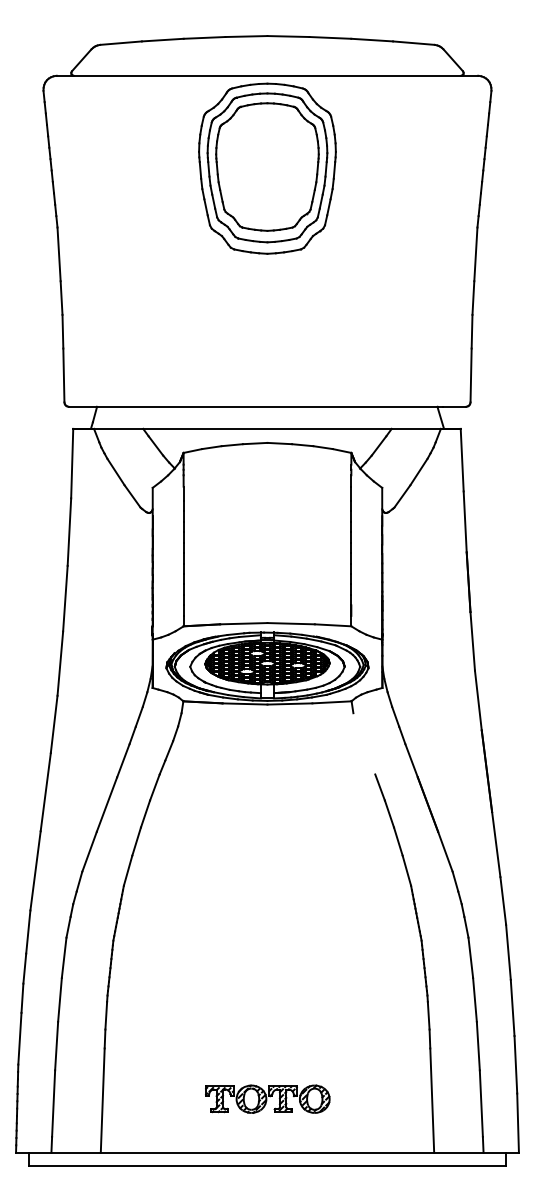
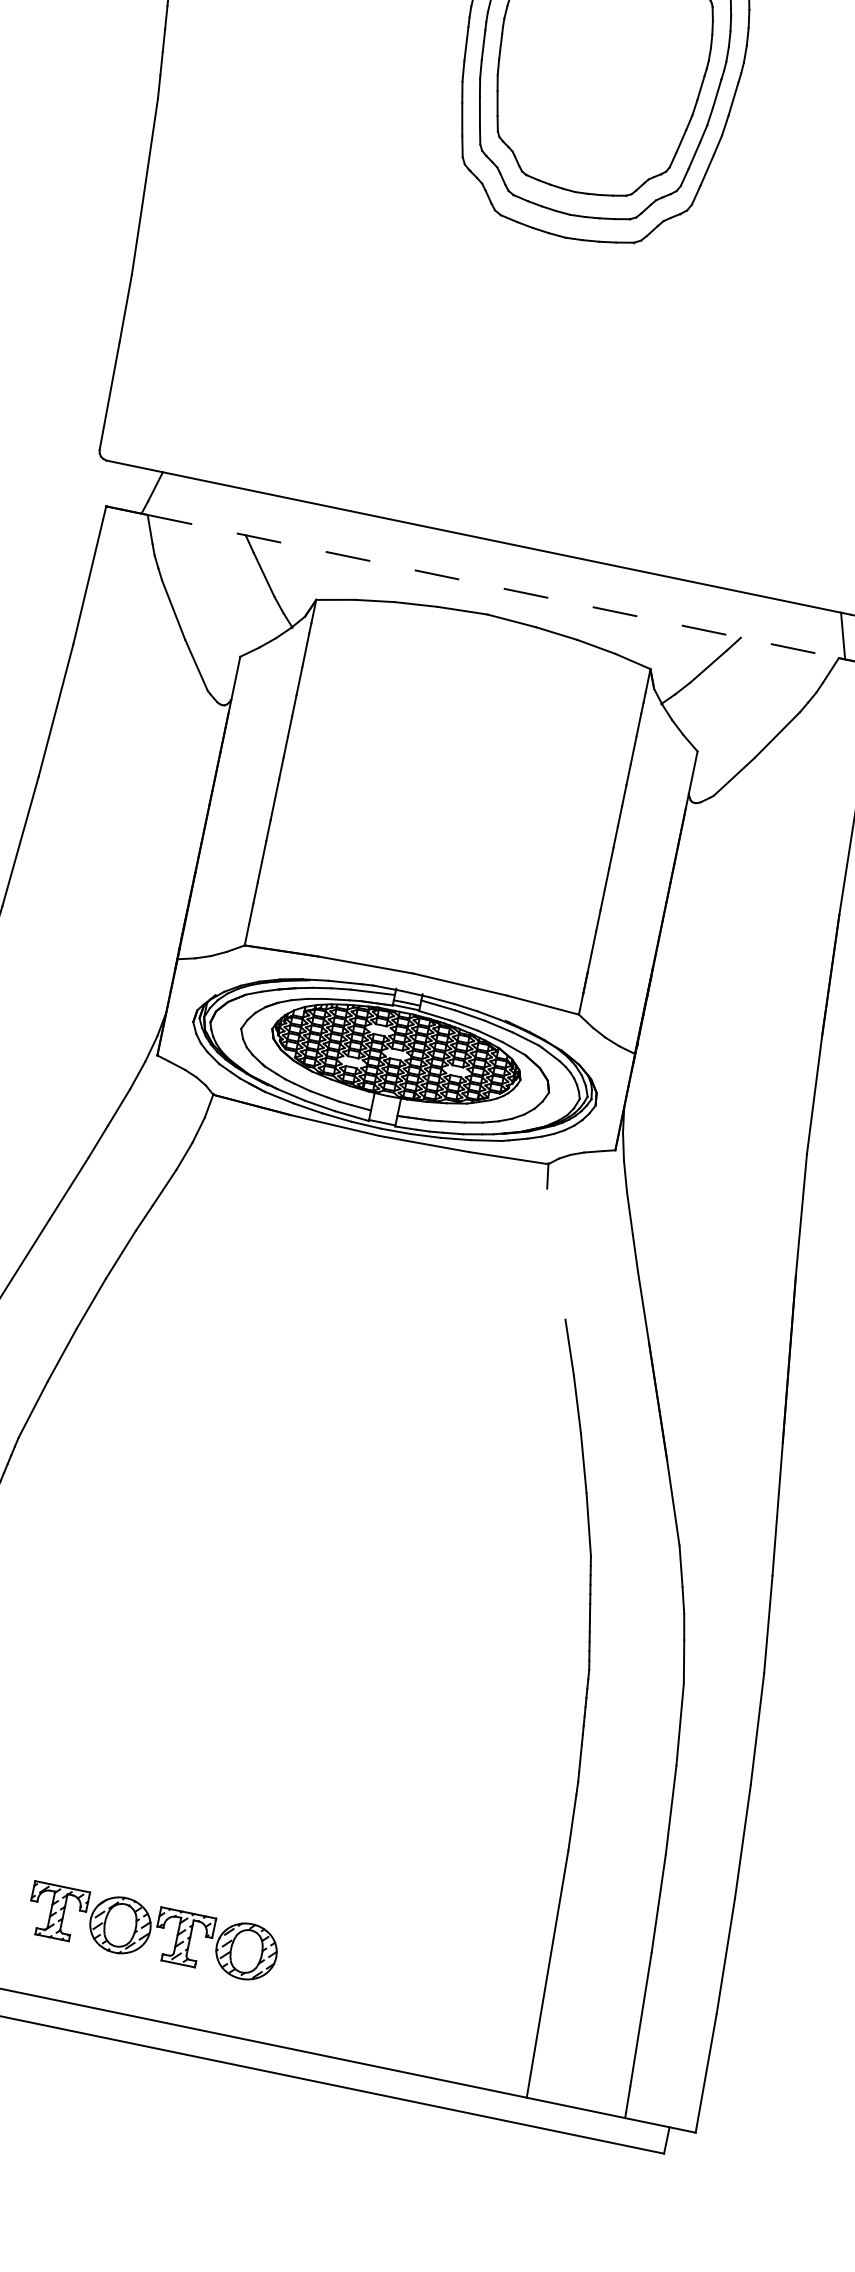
line: (267, 428) -> (493, 585), solid -> dashed
part: (267, 1098) -> (152, 1930), moved

